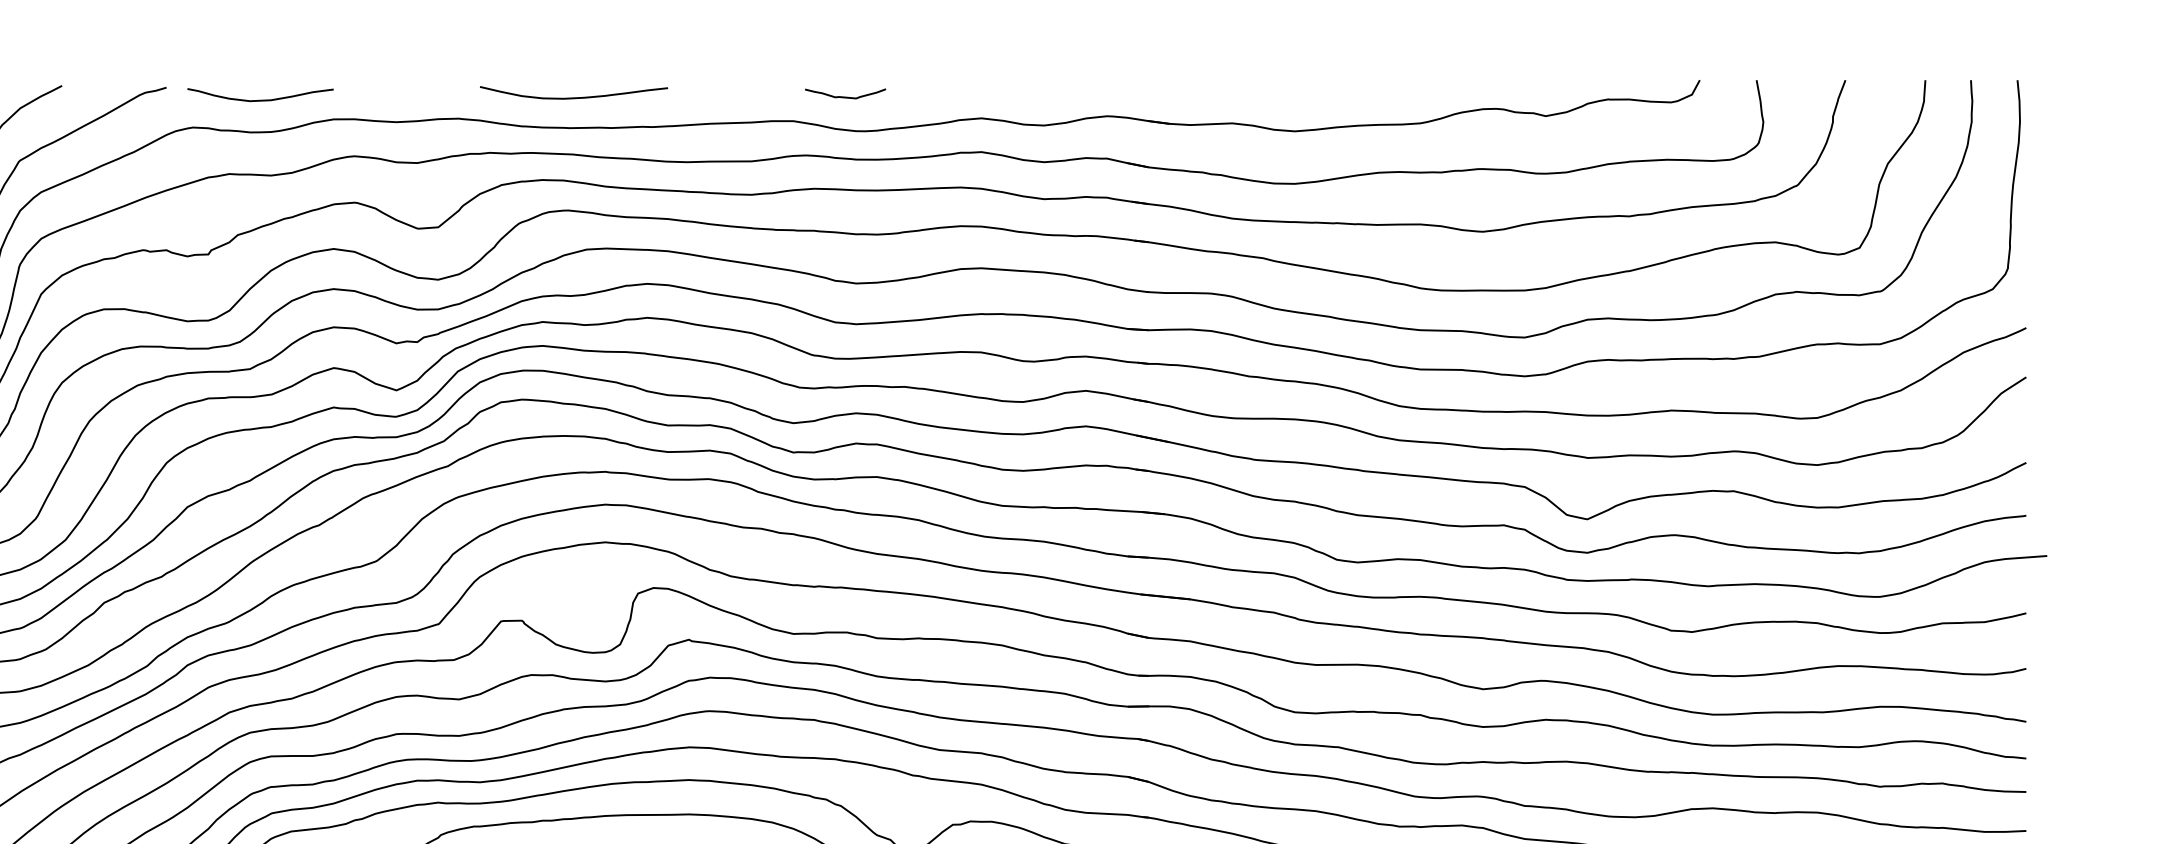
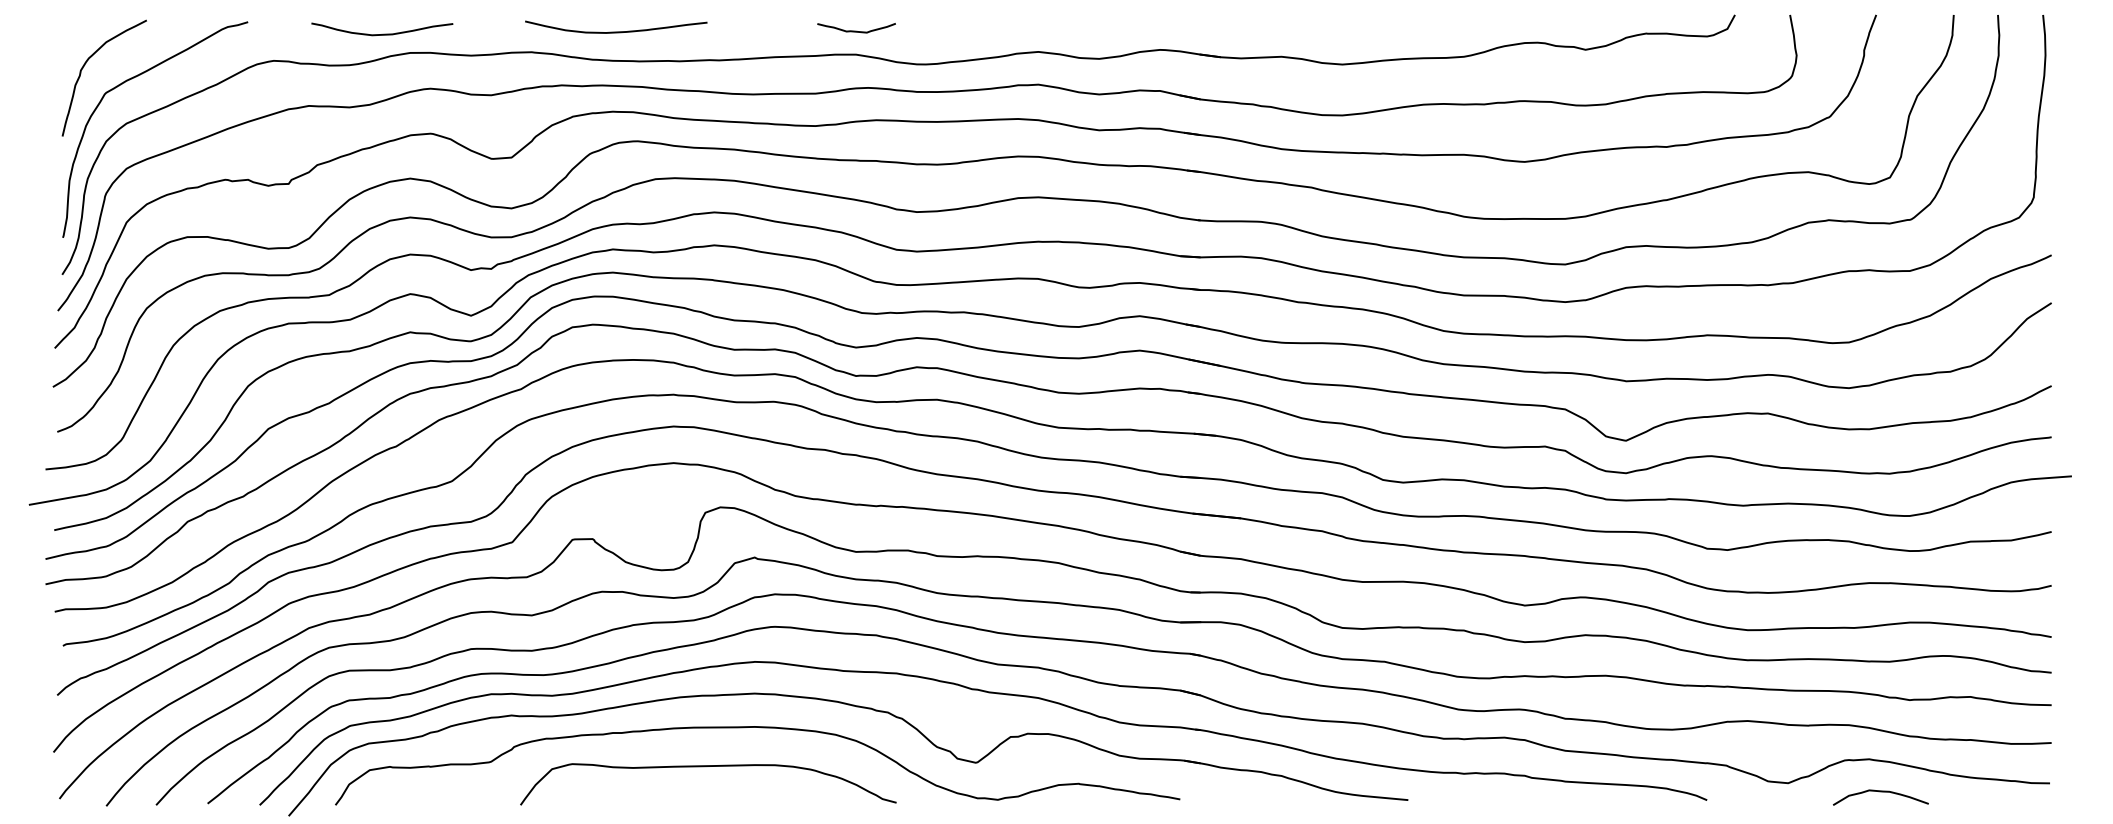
curve: (845, 96) -> (856, 30), moved
curve: (574, 97) -> (616, 31), moved
curve: (260, 99) -> (382, 33), moved

